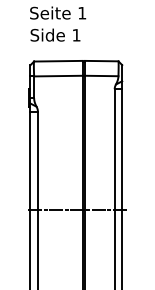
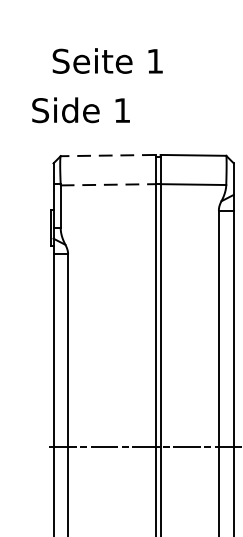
text: (55, 34) -> (81, 108), moved
line: (57, 61) -> (106, 156), solid -> dashed
line: (58, 76) -> (108, 185), solid -> dashed

